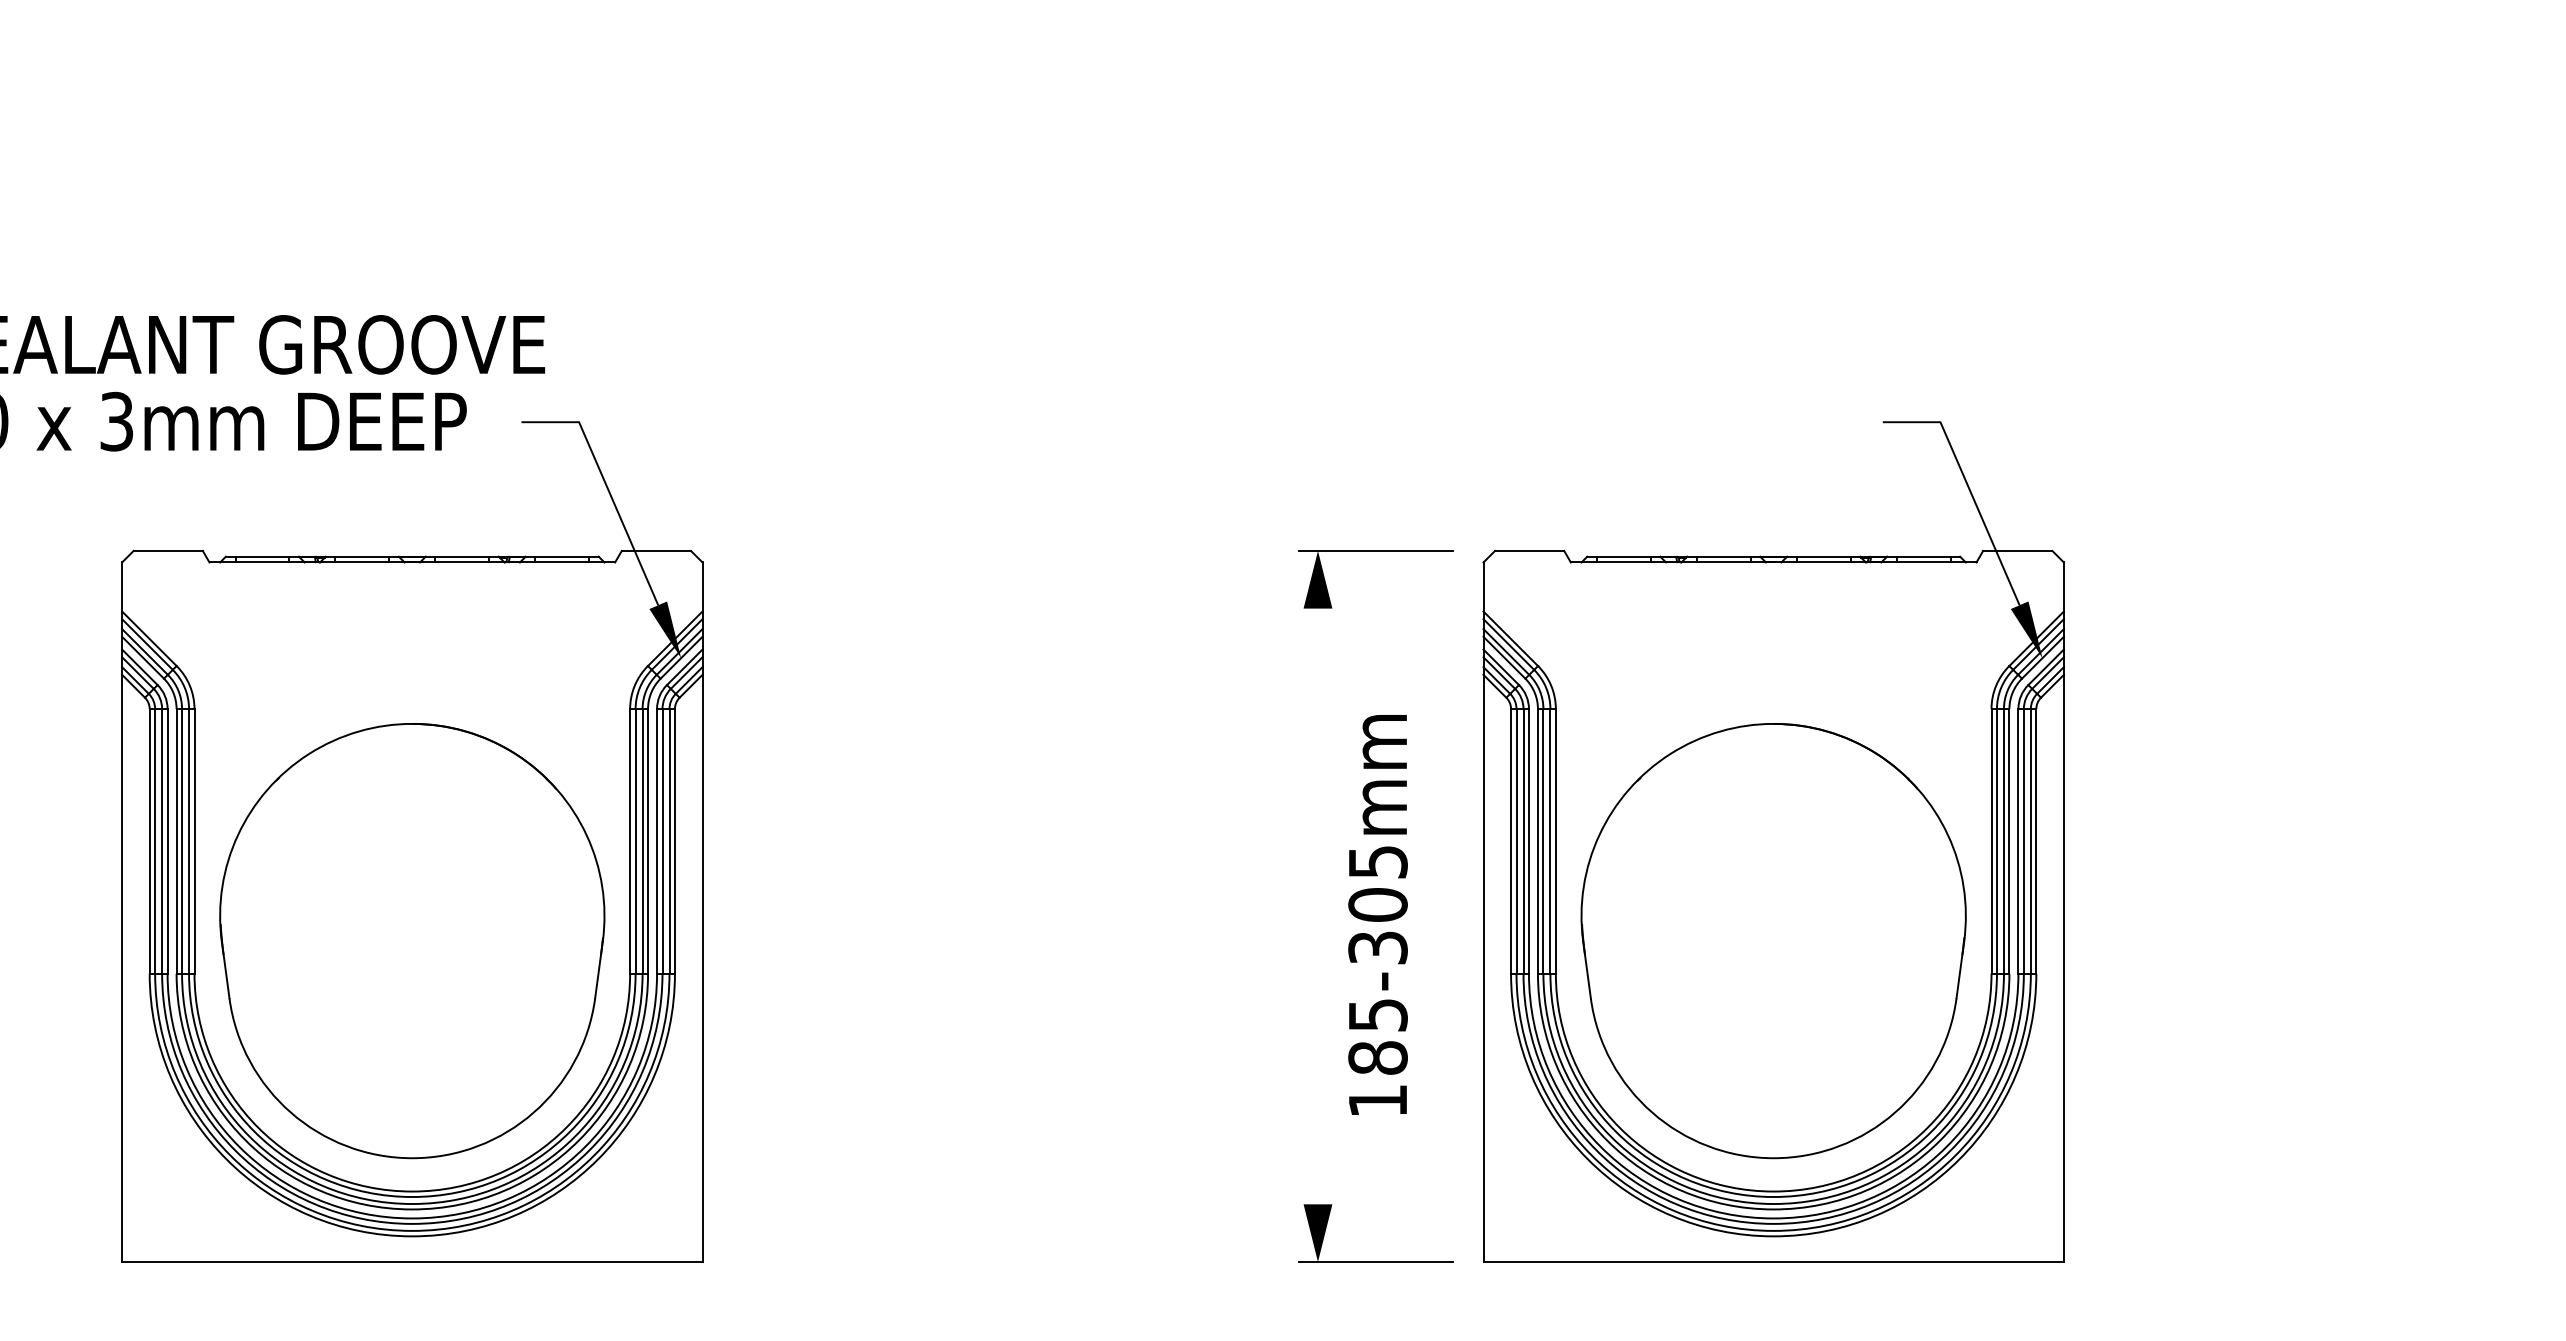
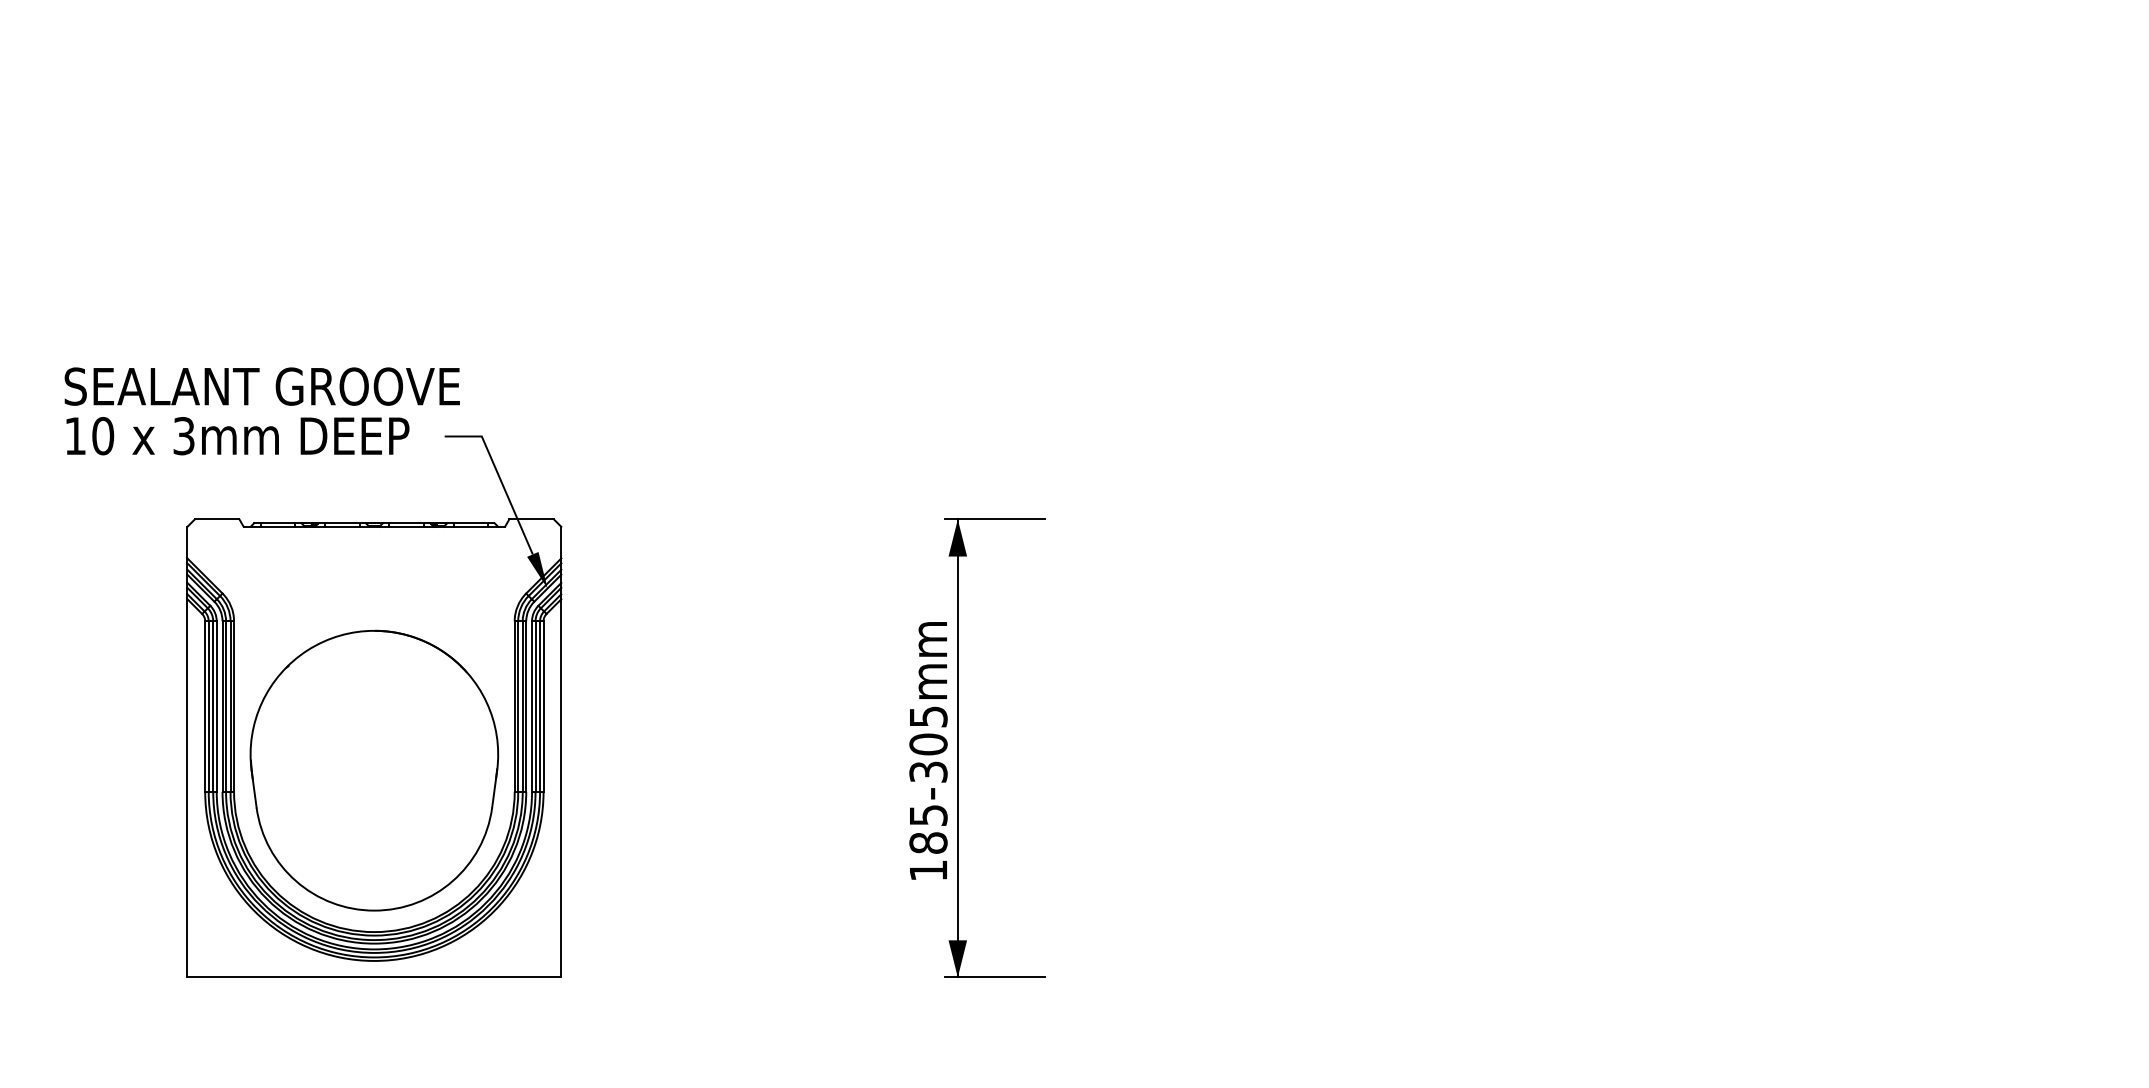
part: (1773, 841) -> (1251, 706), removed
line: (1317, 906) -> (957, 748), added
text: (1378, 914) -> (928, 750), moved

